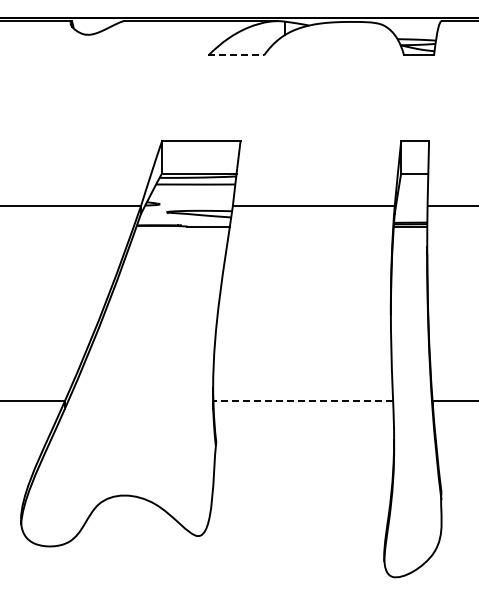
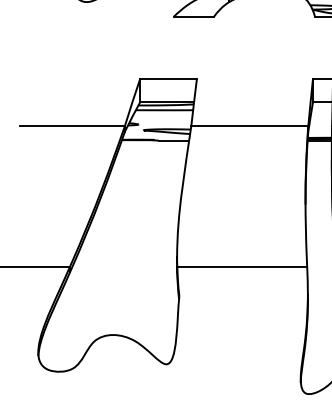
line: (236, 55) -> (193, 17), dashed -> solid
line: (303, 401) -> (242, 267), dashed -> solid

